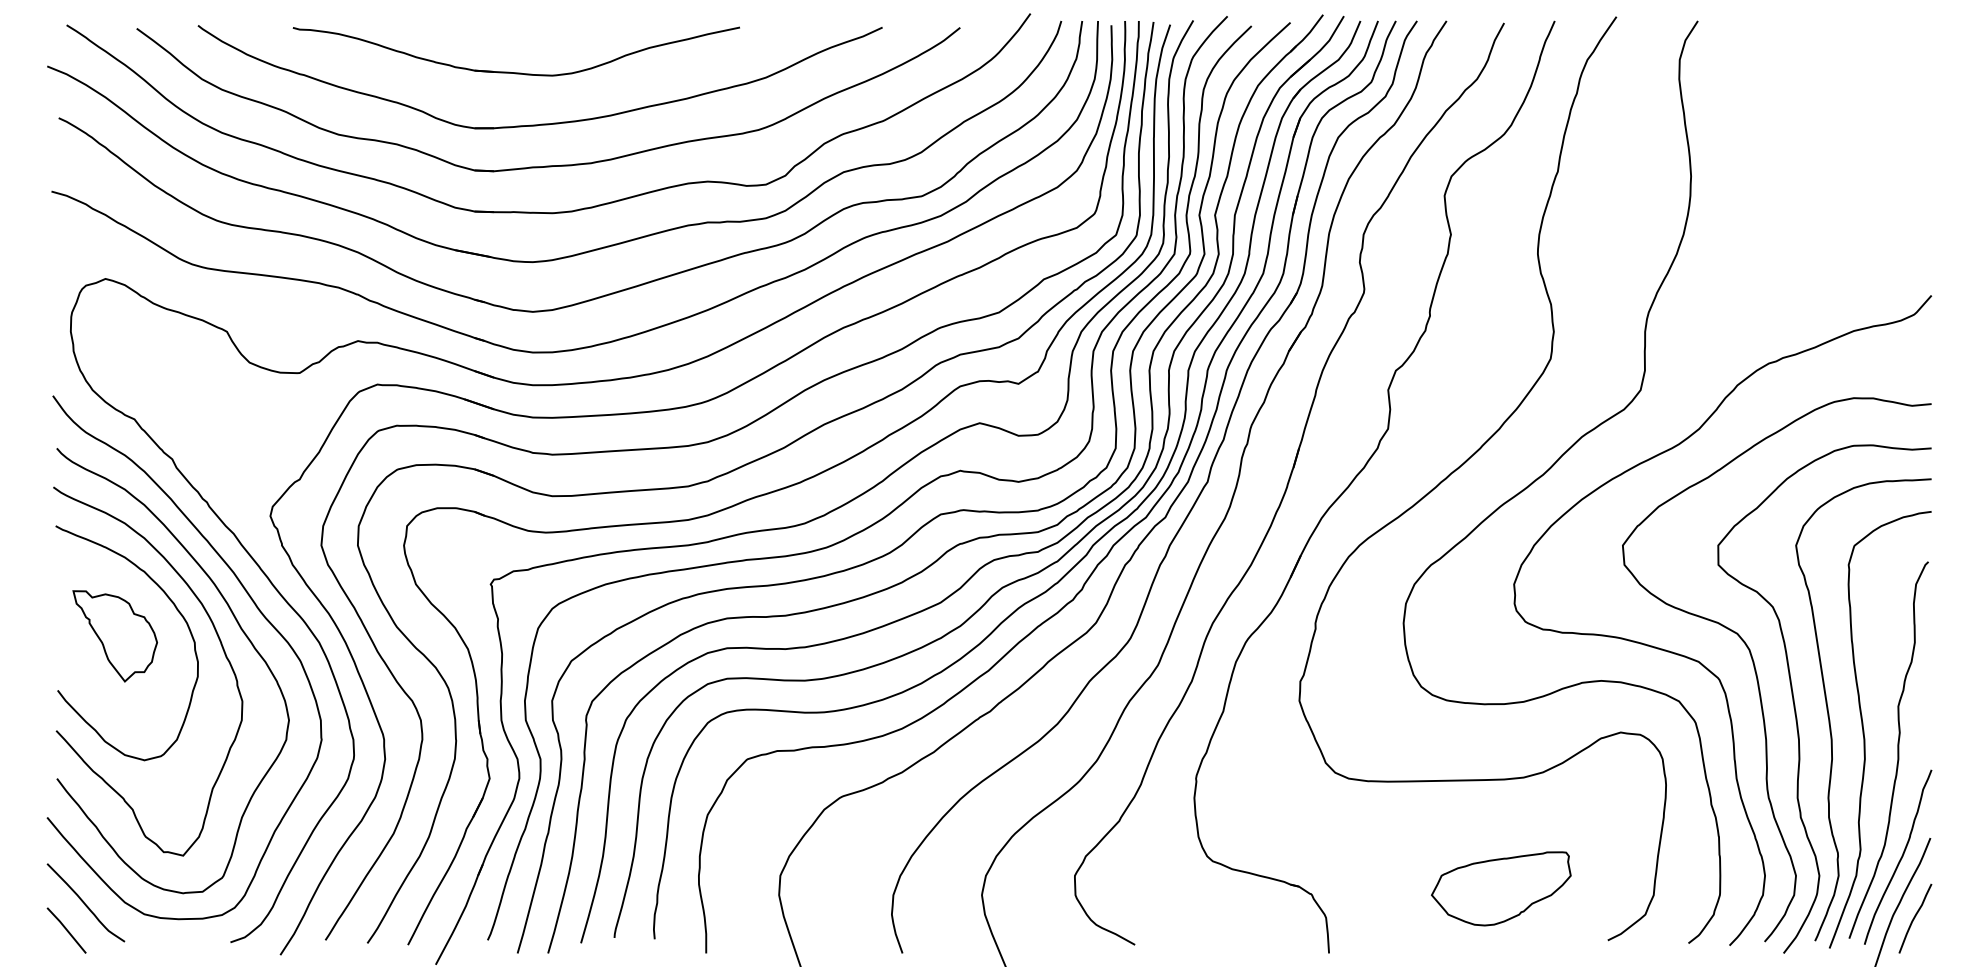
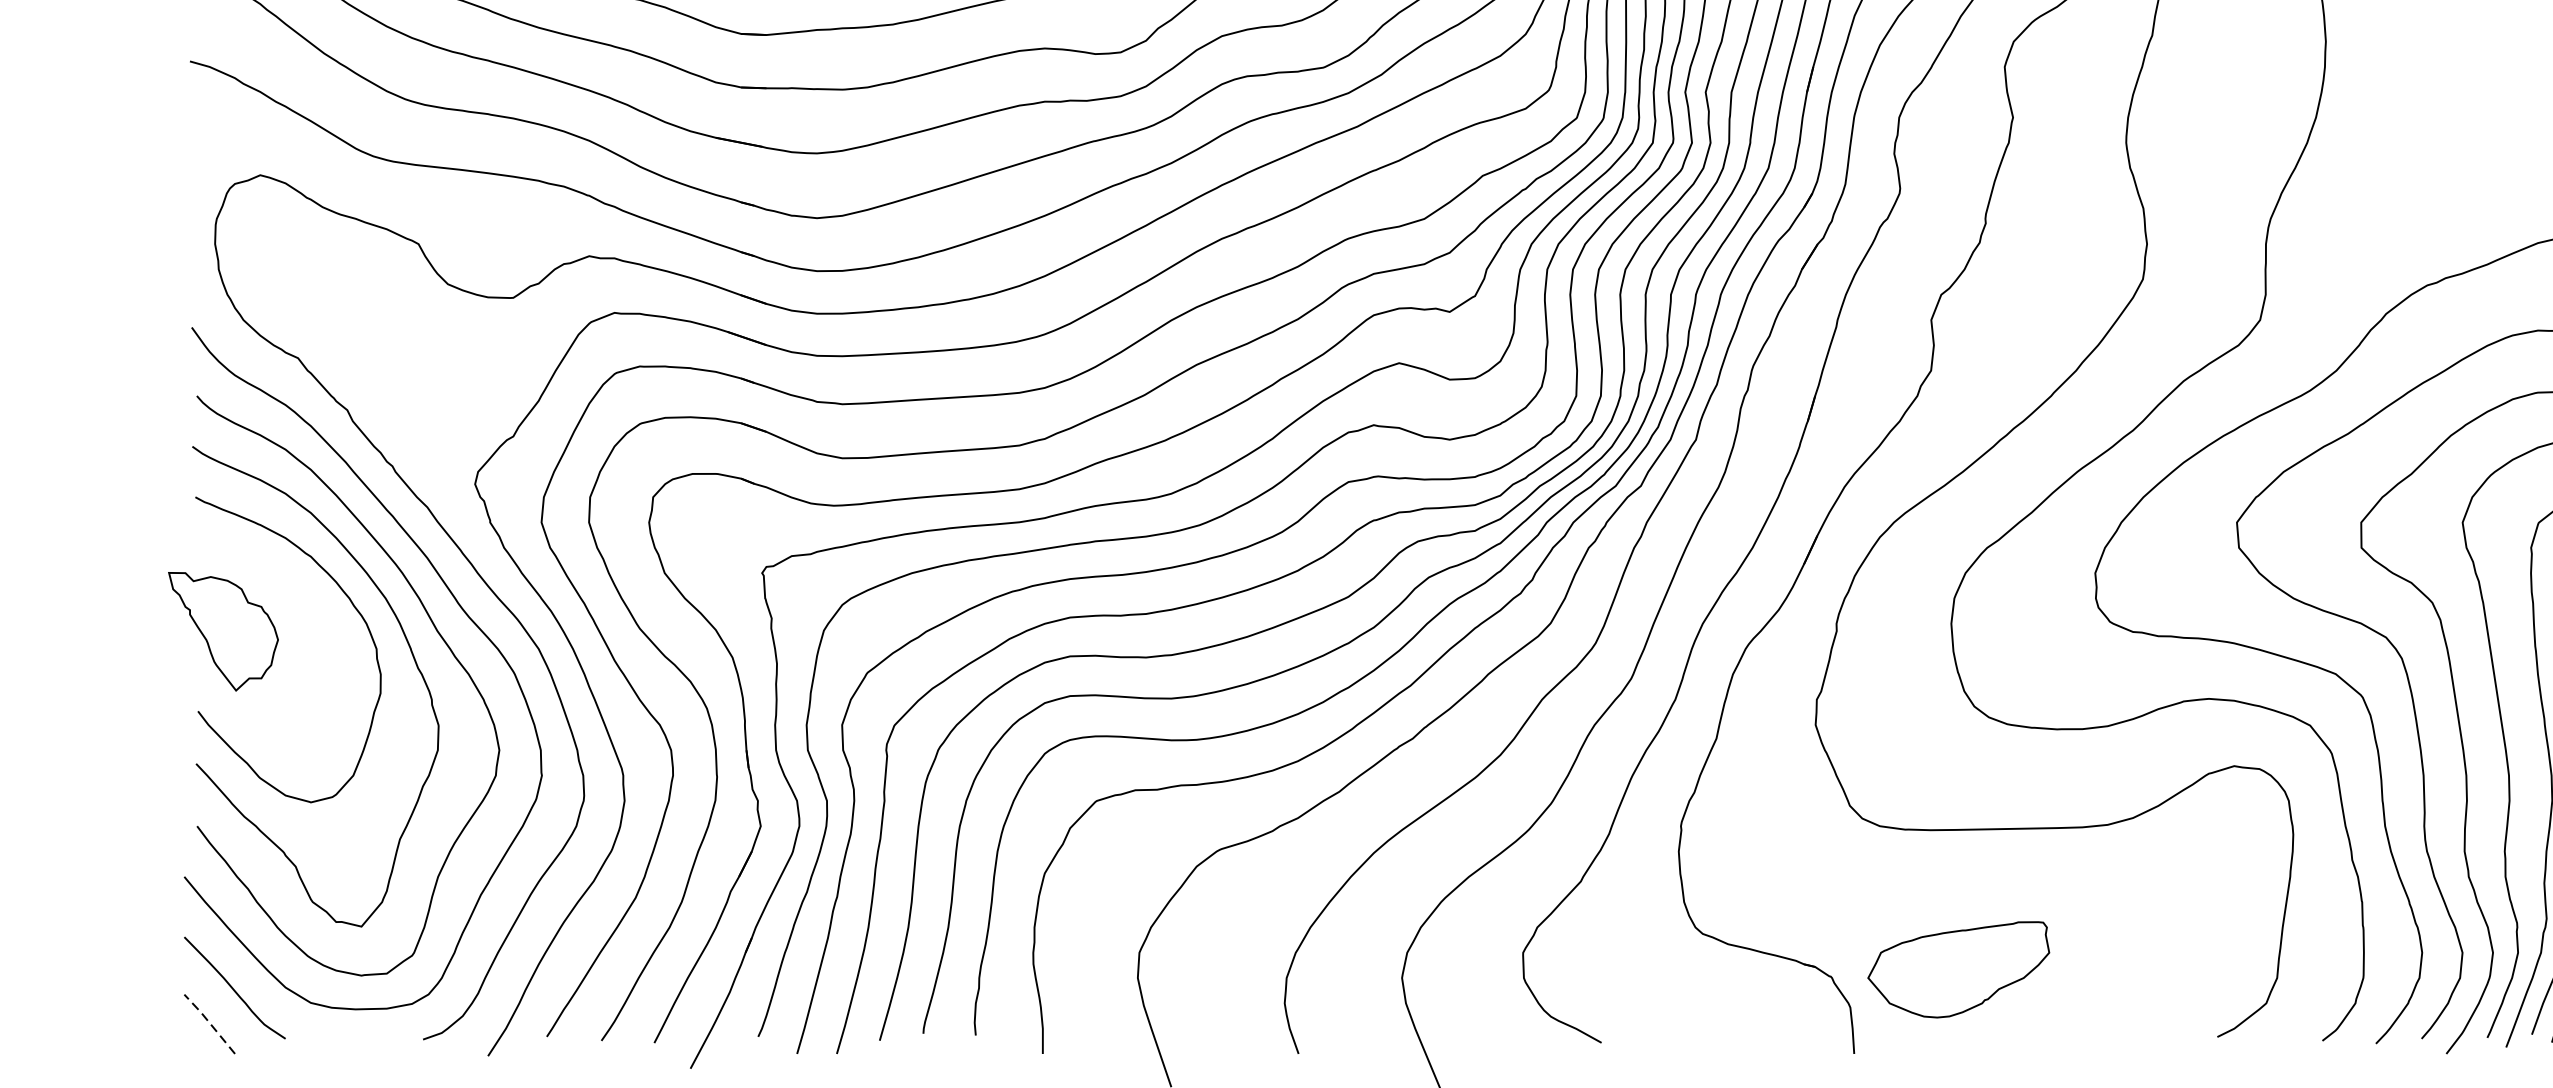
part: (114, 636) -> (222, 631), moved
part: (1501, 888) -> (1959, 969), moved
line: (66, 929) -> (209, 1022), solid -> dashed

